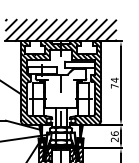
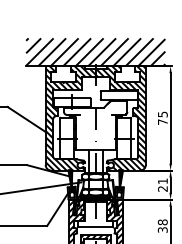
text: (114, 80) -> (162, 114), 74 -> 75
text: (114, 133) -> (162, 181), 26 -> 21

